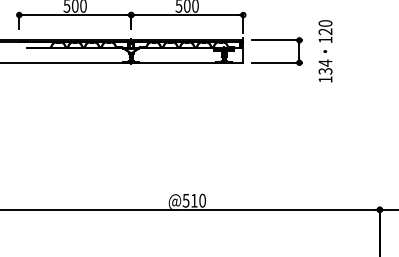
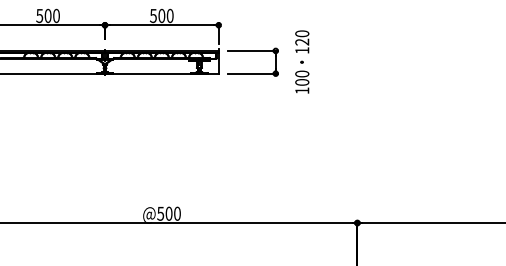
text: (325, 66) -> (302, 77), 134 -> 100
text: (193, 200) -> (168, 213), @510 -> @500

